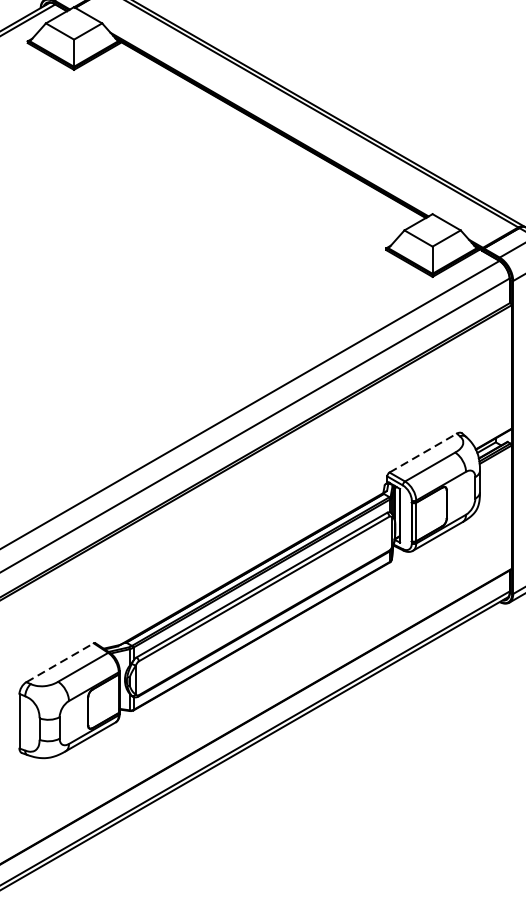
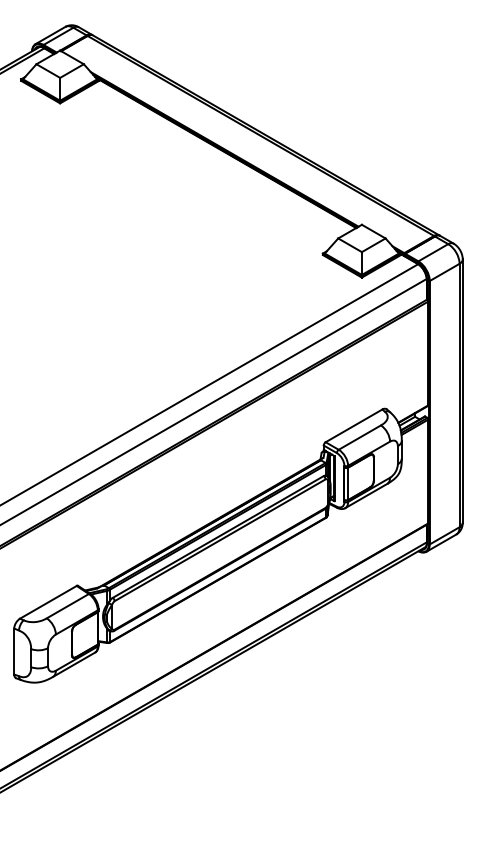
line: (423, 452) -> (354, 425), dashed -> solid
line: (60, 662) -> (48, 602), dashed -> solid

